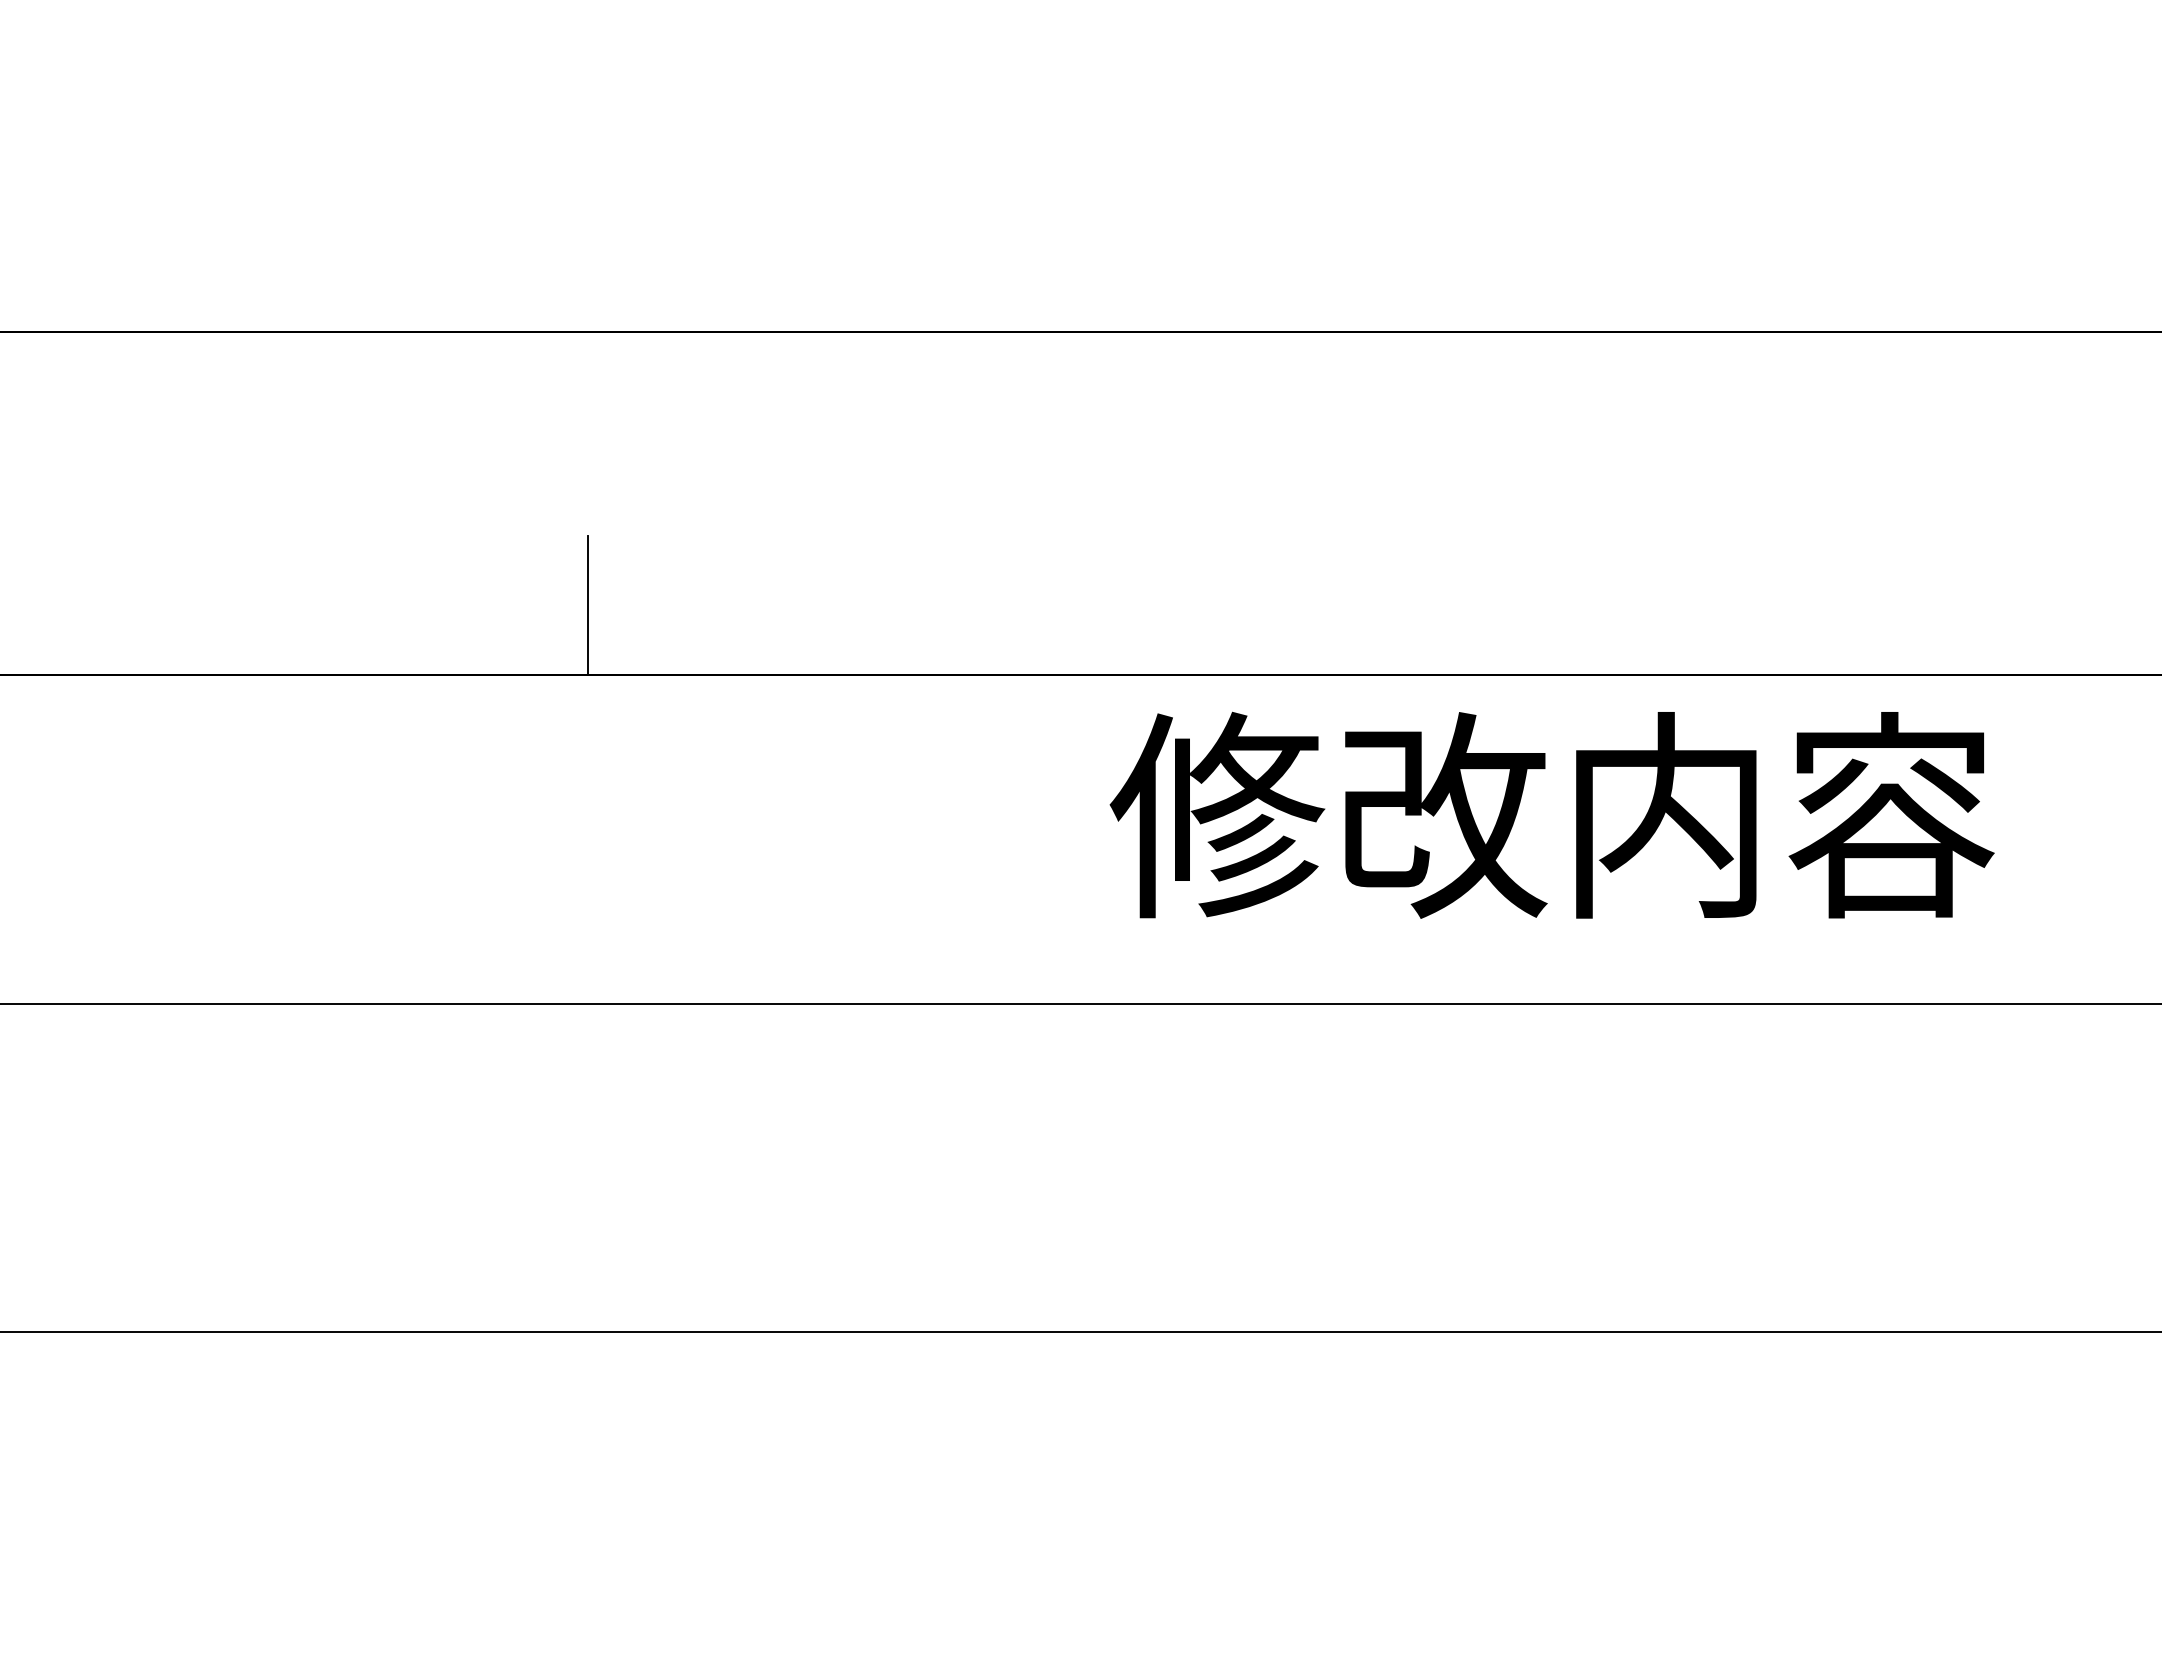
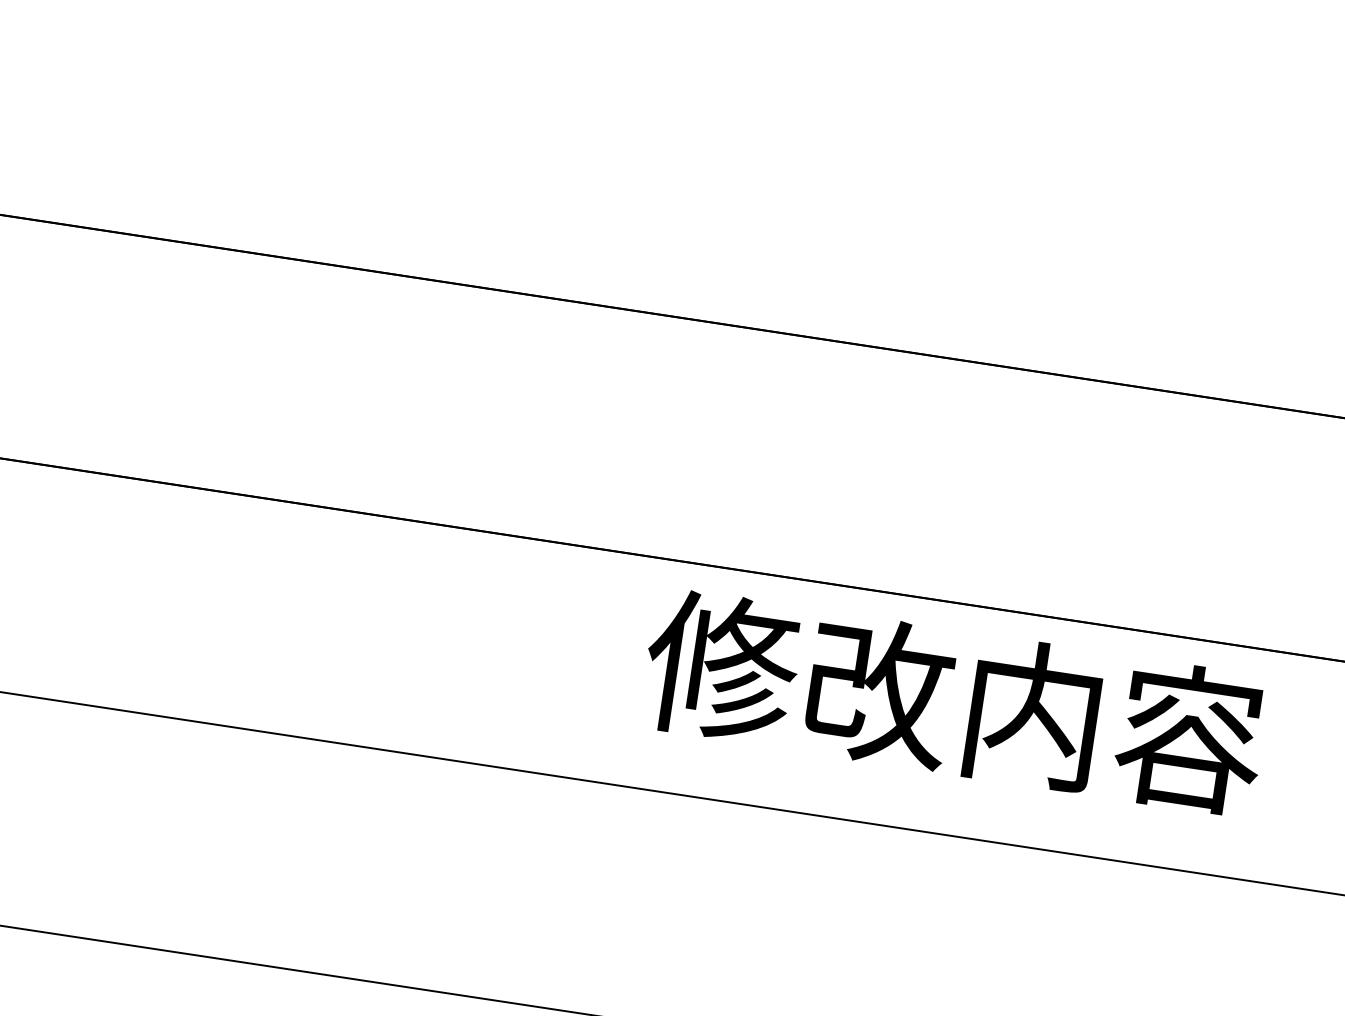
line: (588, 604) -> (307, 454), removed

